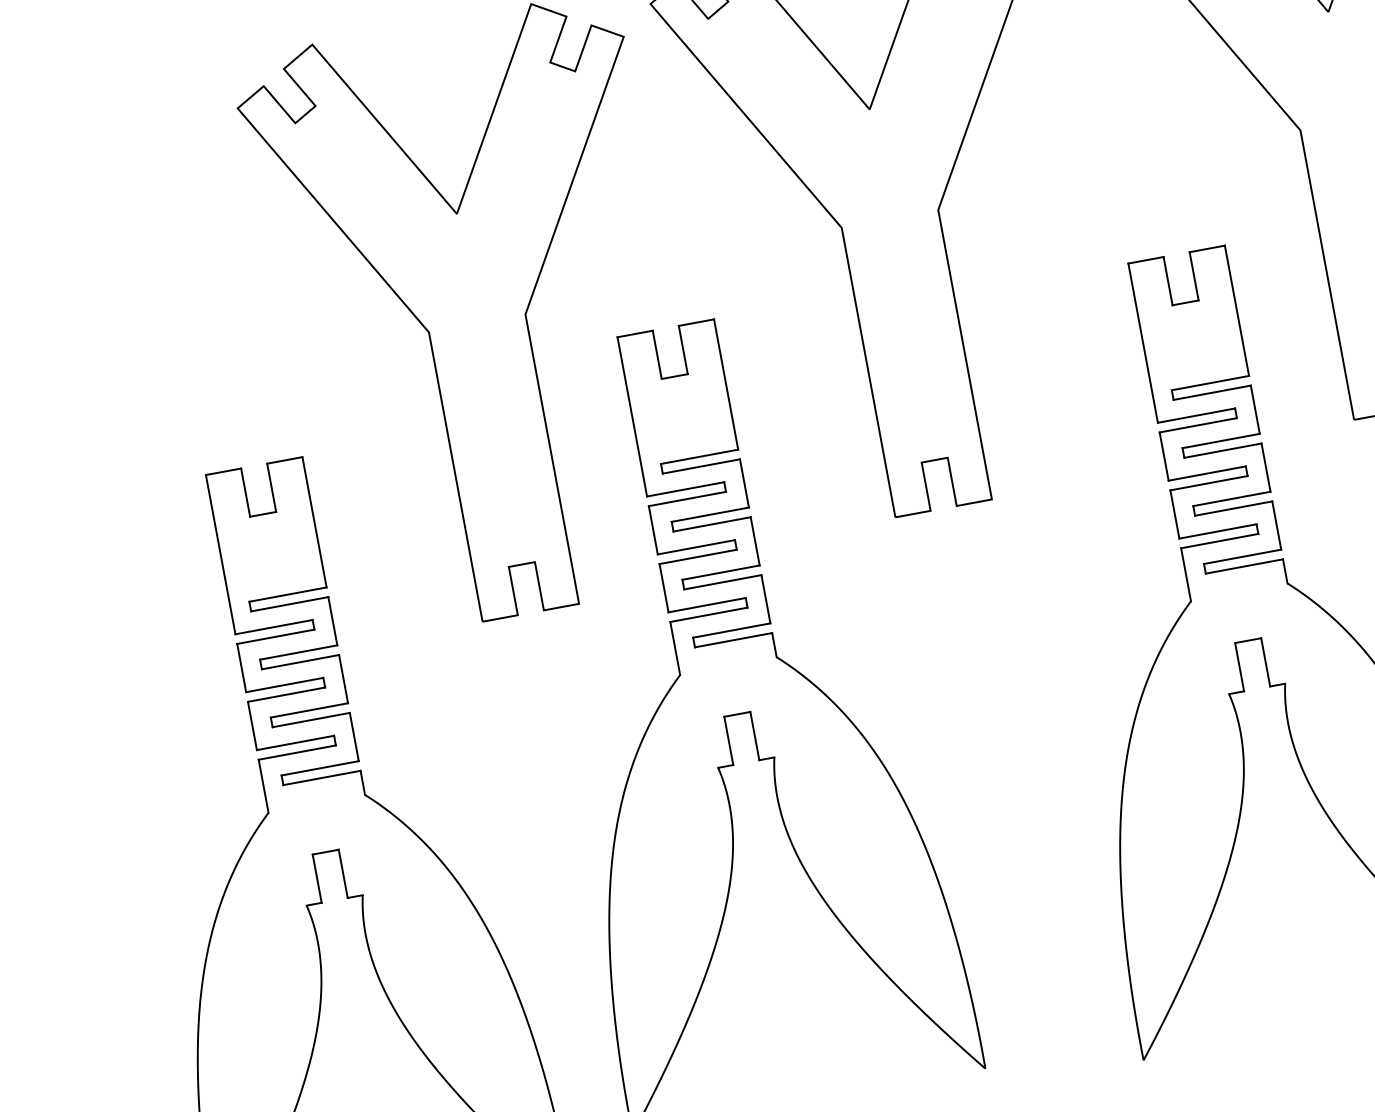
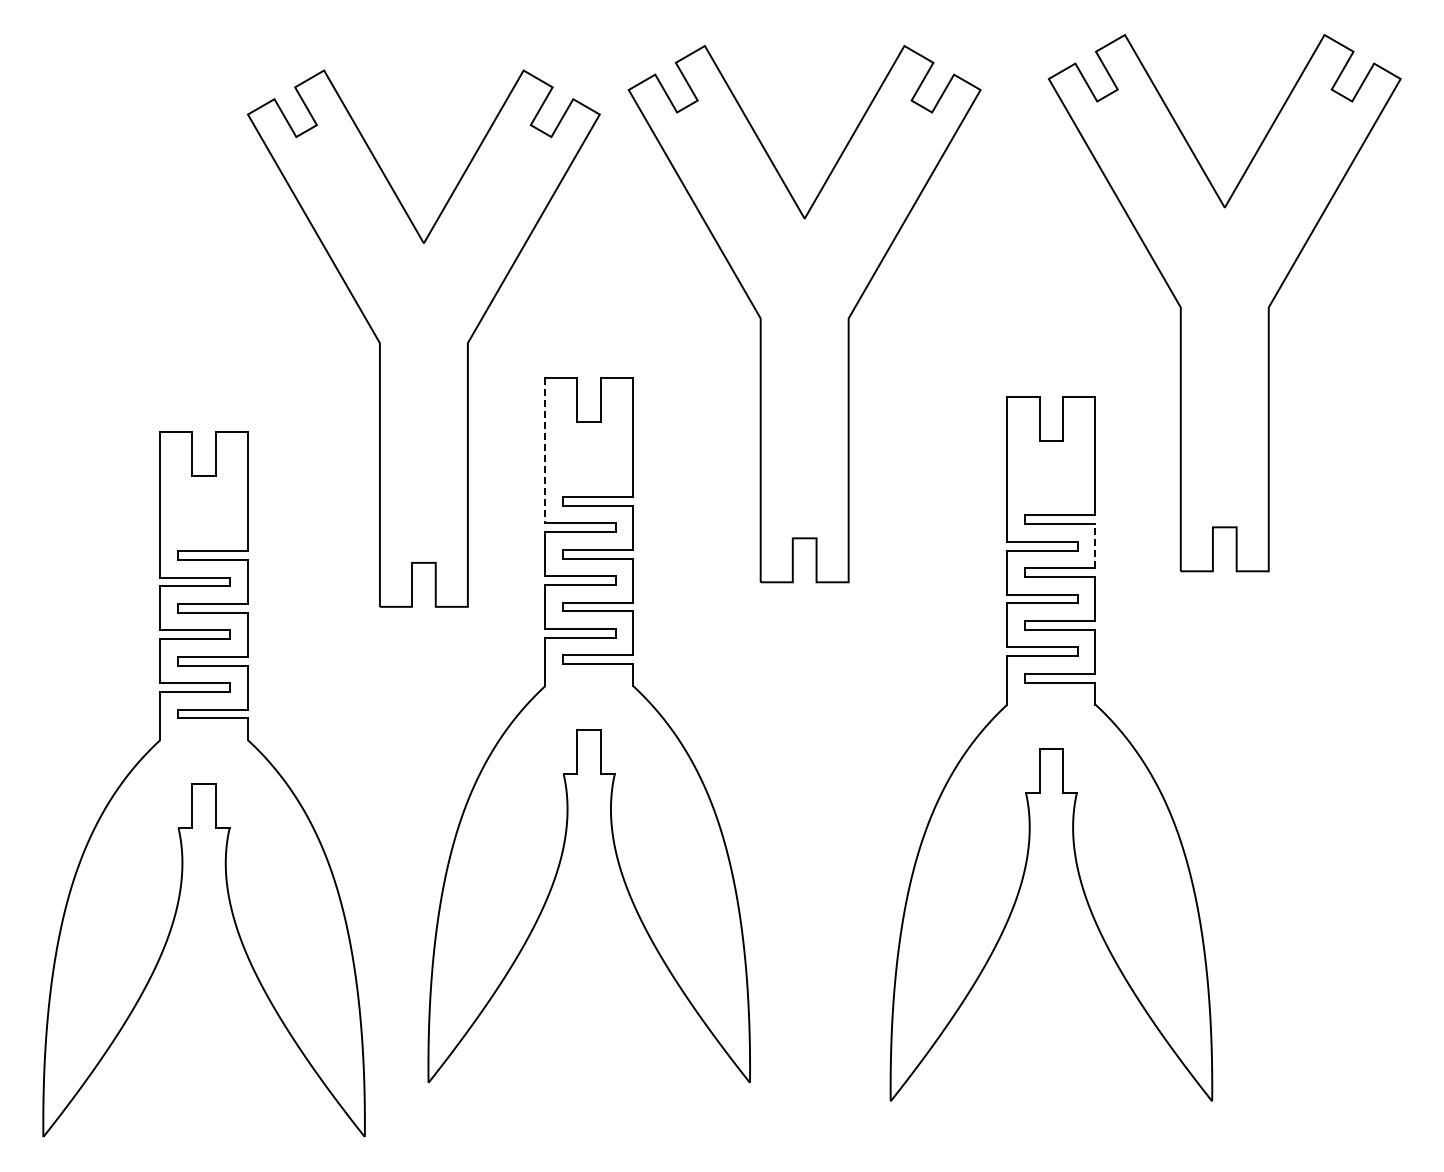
line: (1255, 409) -> (1095, 546), solid -> dashed
line: (632, 416) -> (545, 450), solid -> dashed

